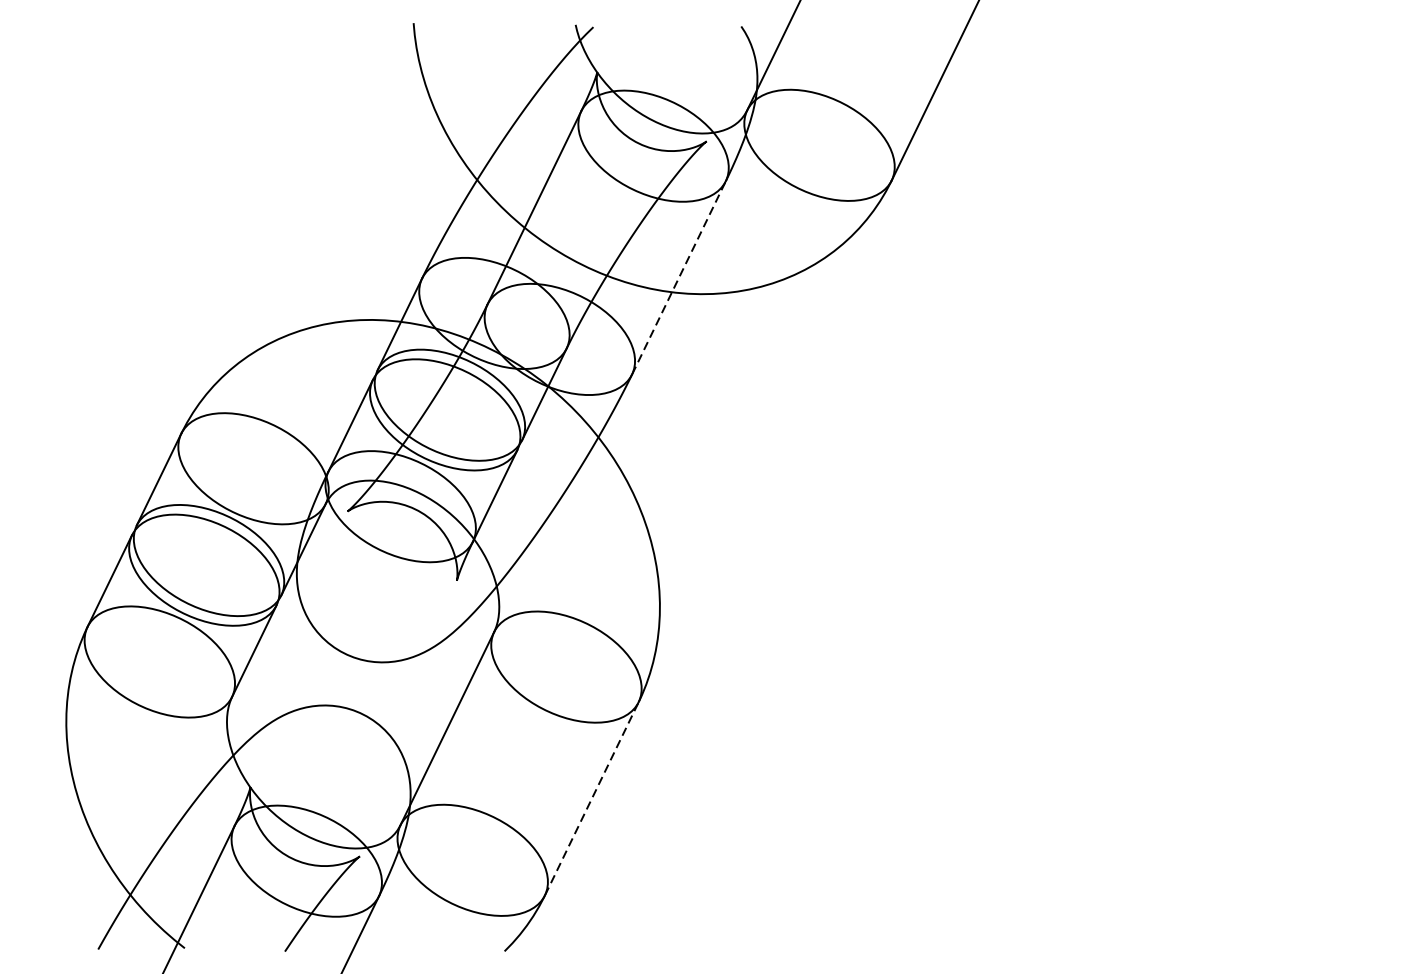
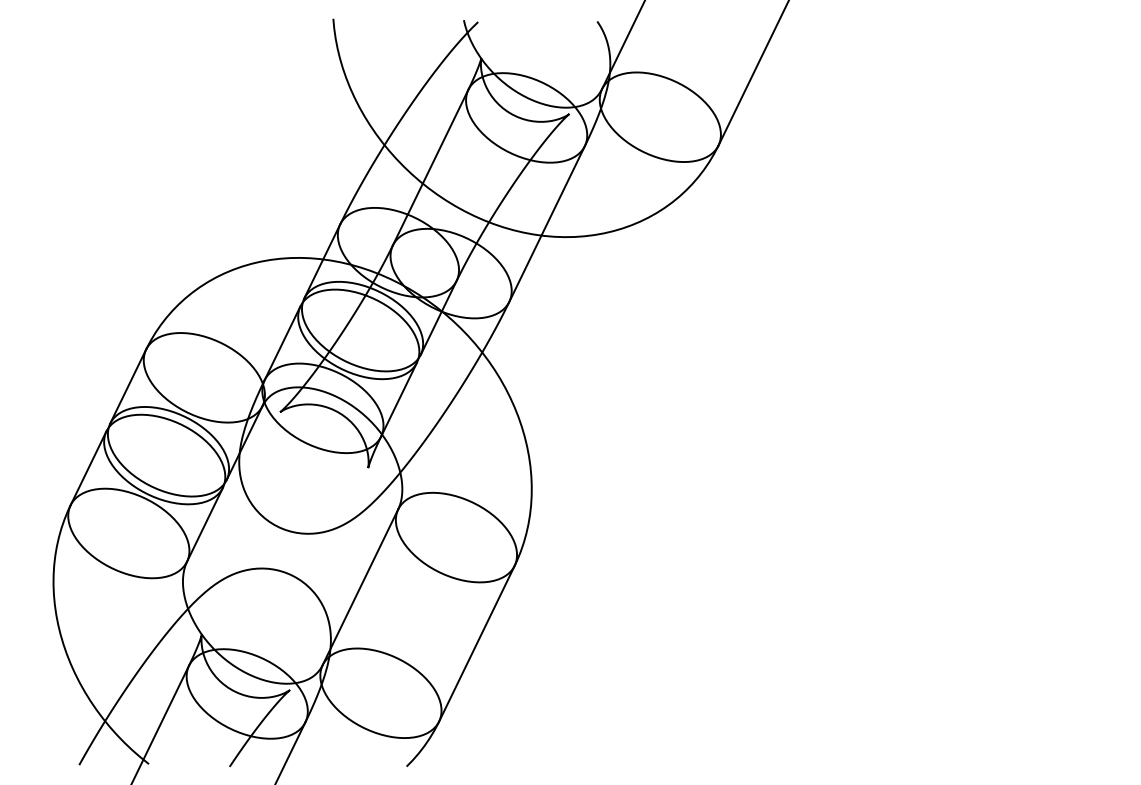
line: (679, 278) -> (547, 224), dashed -> solid
line: (591, 798) -> (476, 643), dashed -> solid

